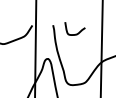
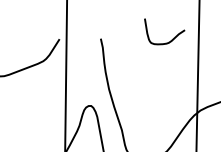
curve: (75, 33) -> (165, 41), moved

